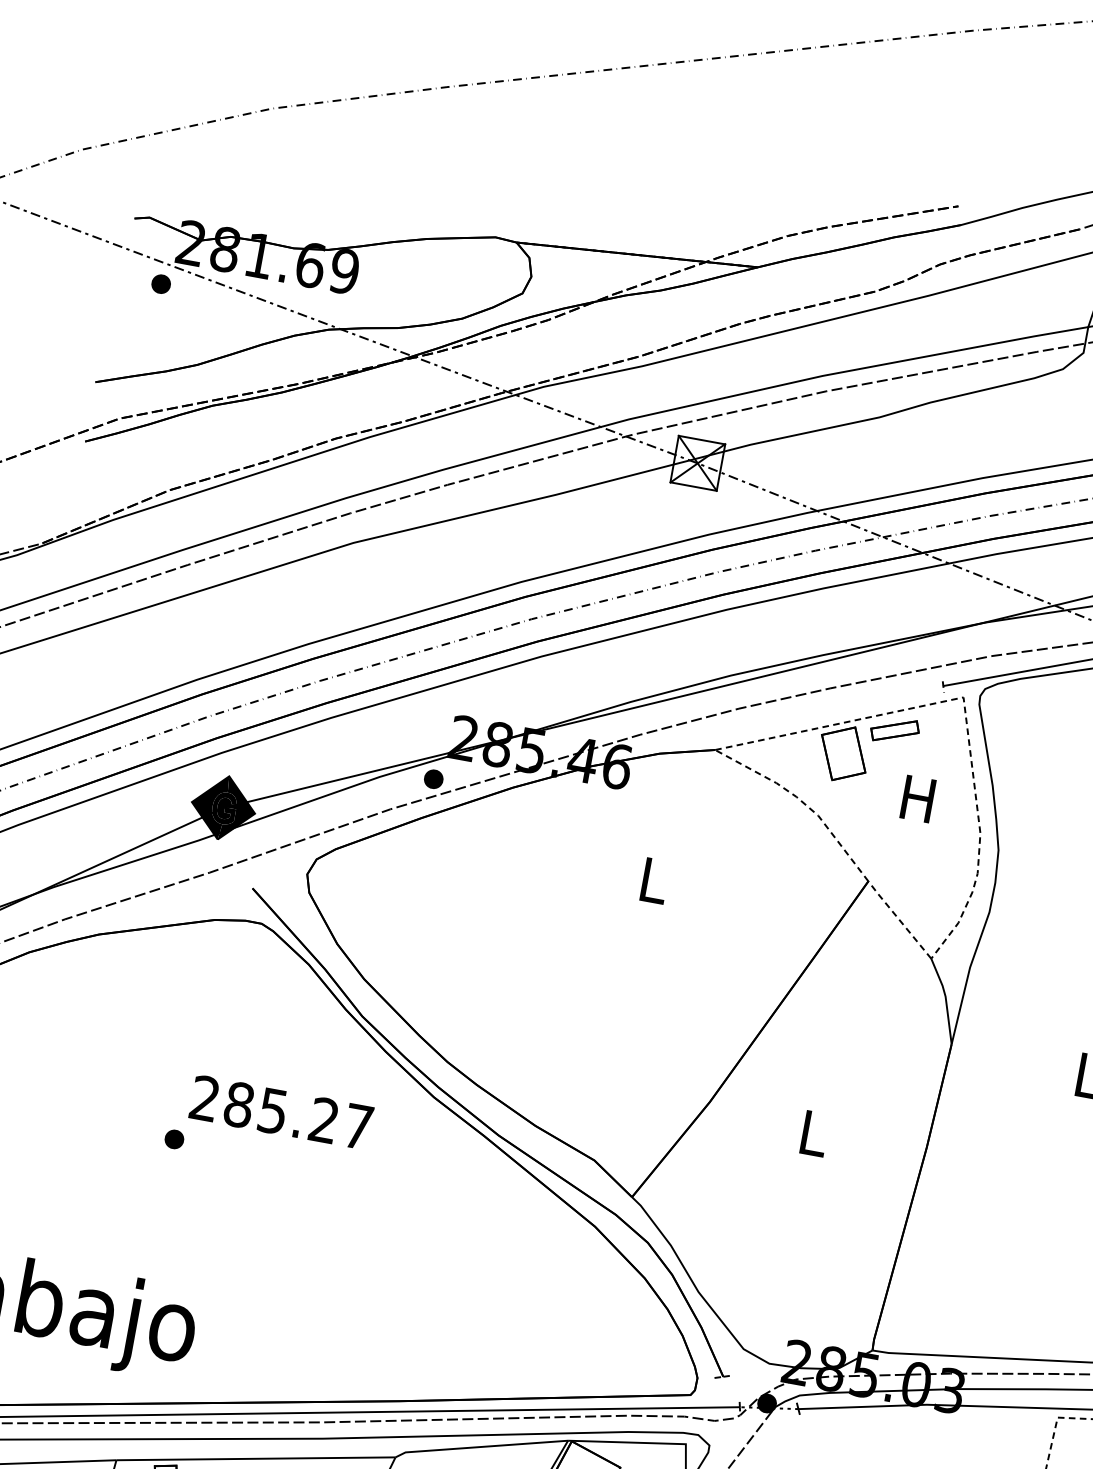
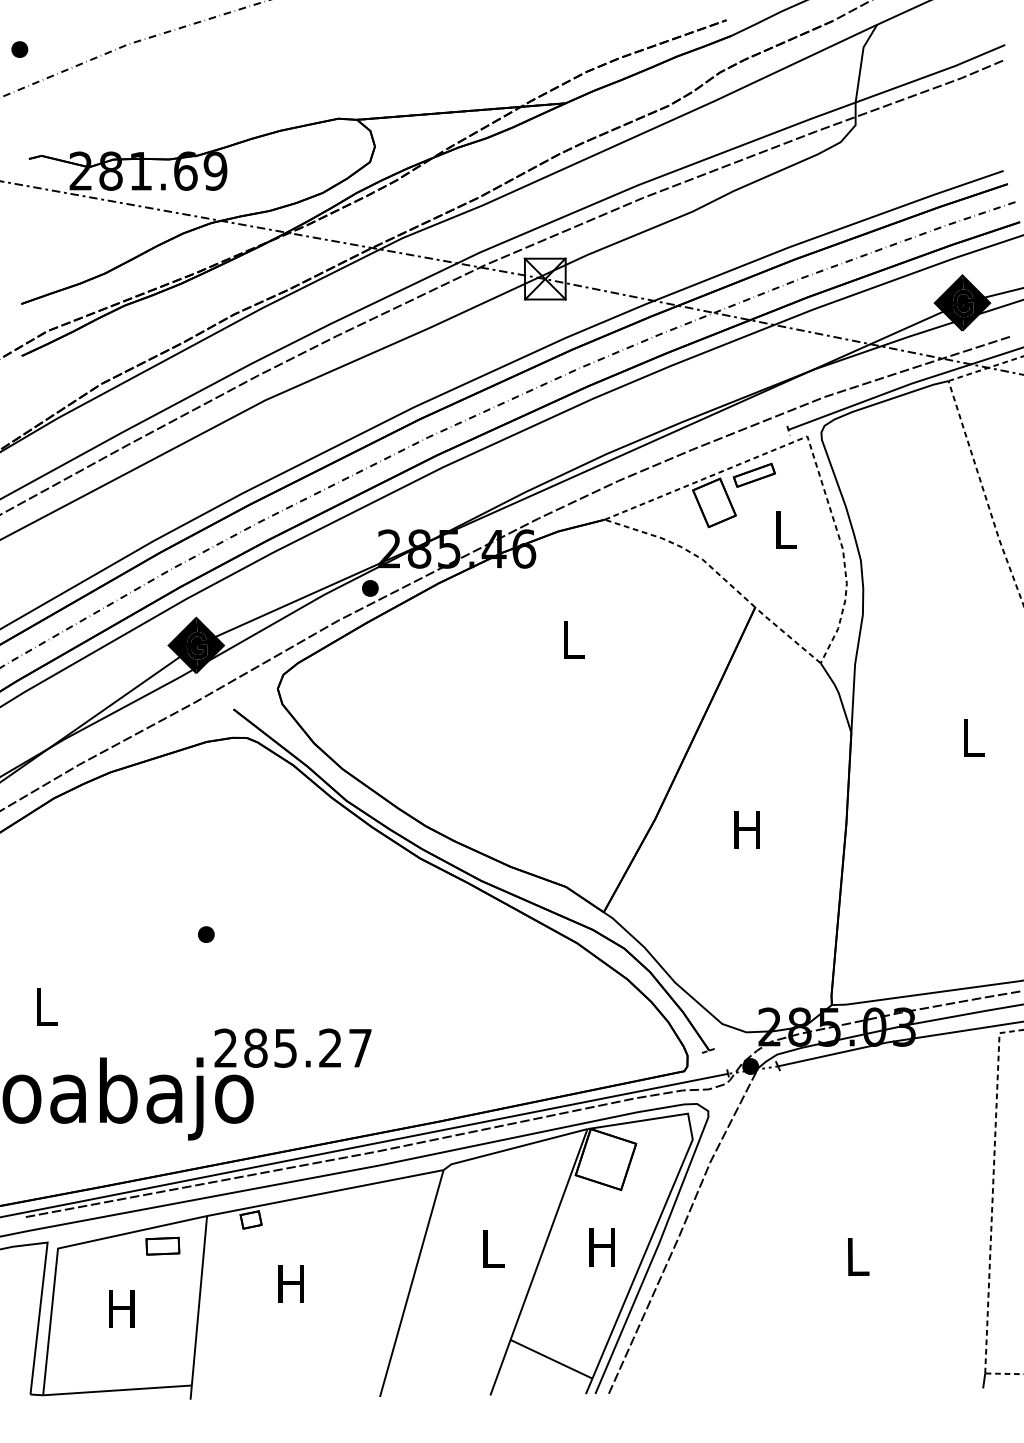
part: (160, 284) -> (19, 49), moved
text: (917, 798) -> (784, 529), H -> L
text: (281, 1111) -> (292, 1047), moved
text: (811, 1132) -> (746, 829), L -> H

